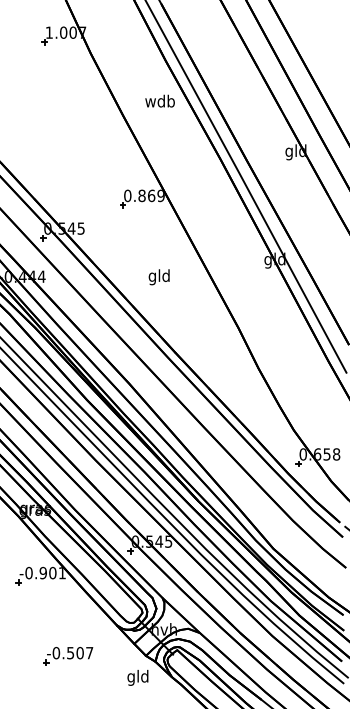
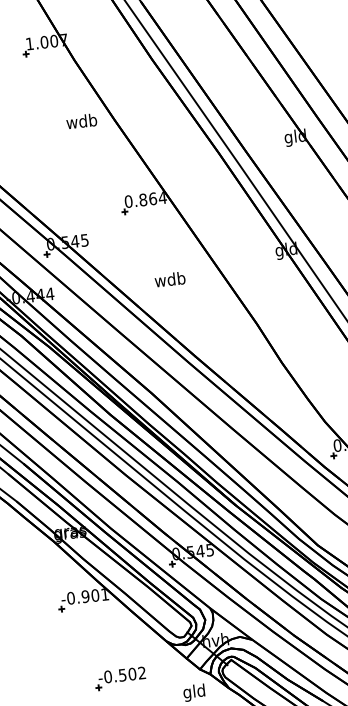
text: (159, 100) -> (81, 120), moved
text: (160, 195) -> (162, 197), 0.869 -> 0.864
text: (159, 277) -> (170, 281), gld -> wdb
text: (89, 652) -> (141, 672), -0.507 -> -0.502

